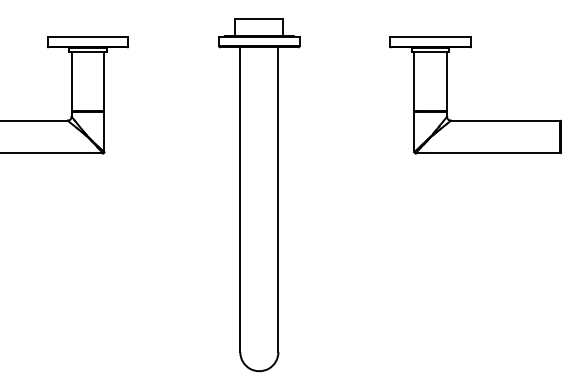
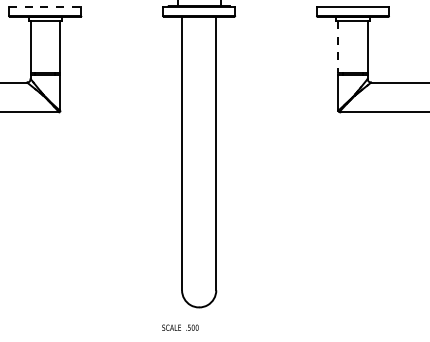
line: (88, 36) -> (45, 7), solid -> dashed
line: (414, 81) -> (338, 47), solid -> dashed

